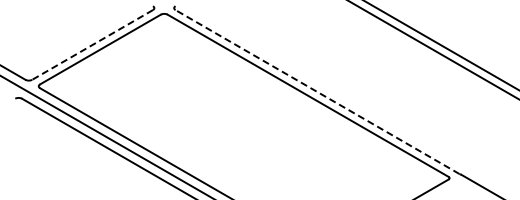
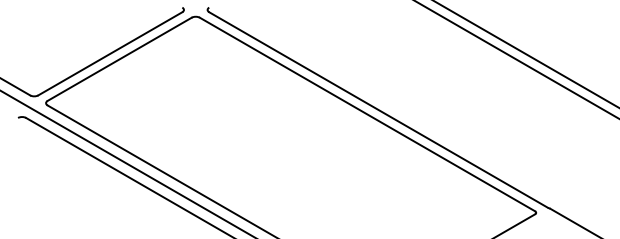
line: (92, 44) -> (110, 53), dashed -> solid
line: (317, 92) -> (378, 110), dashed -> solid

